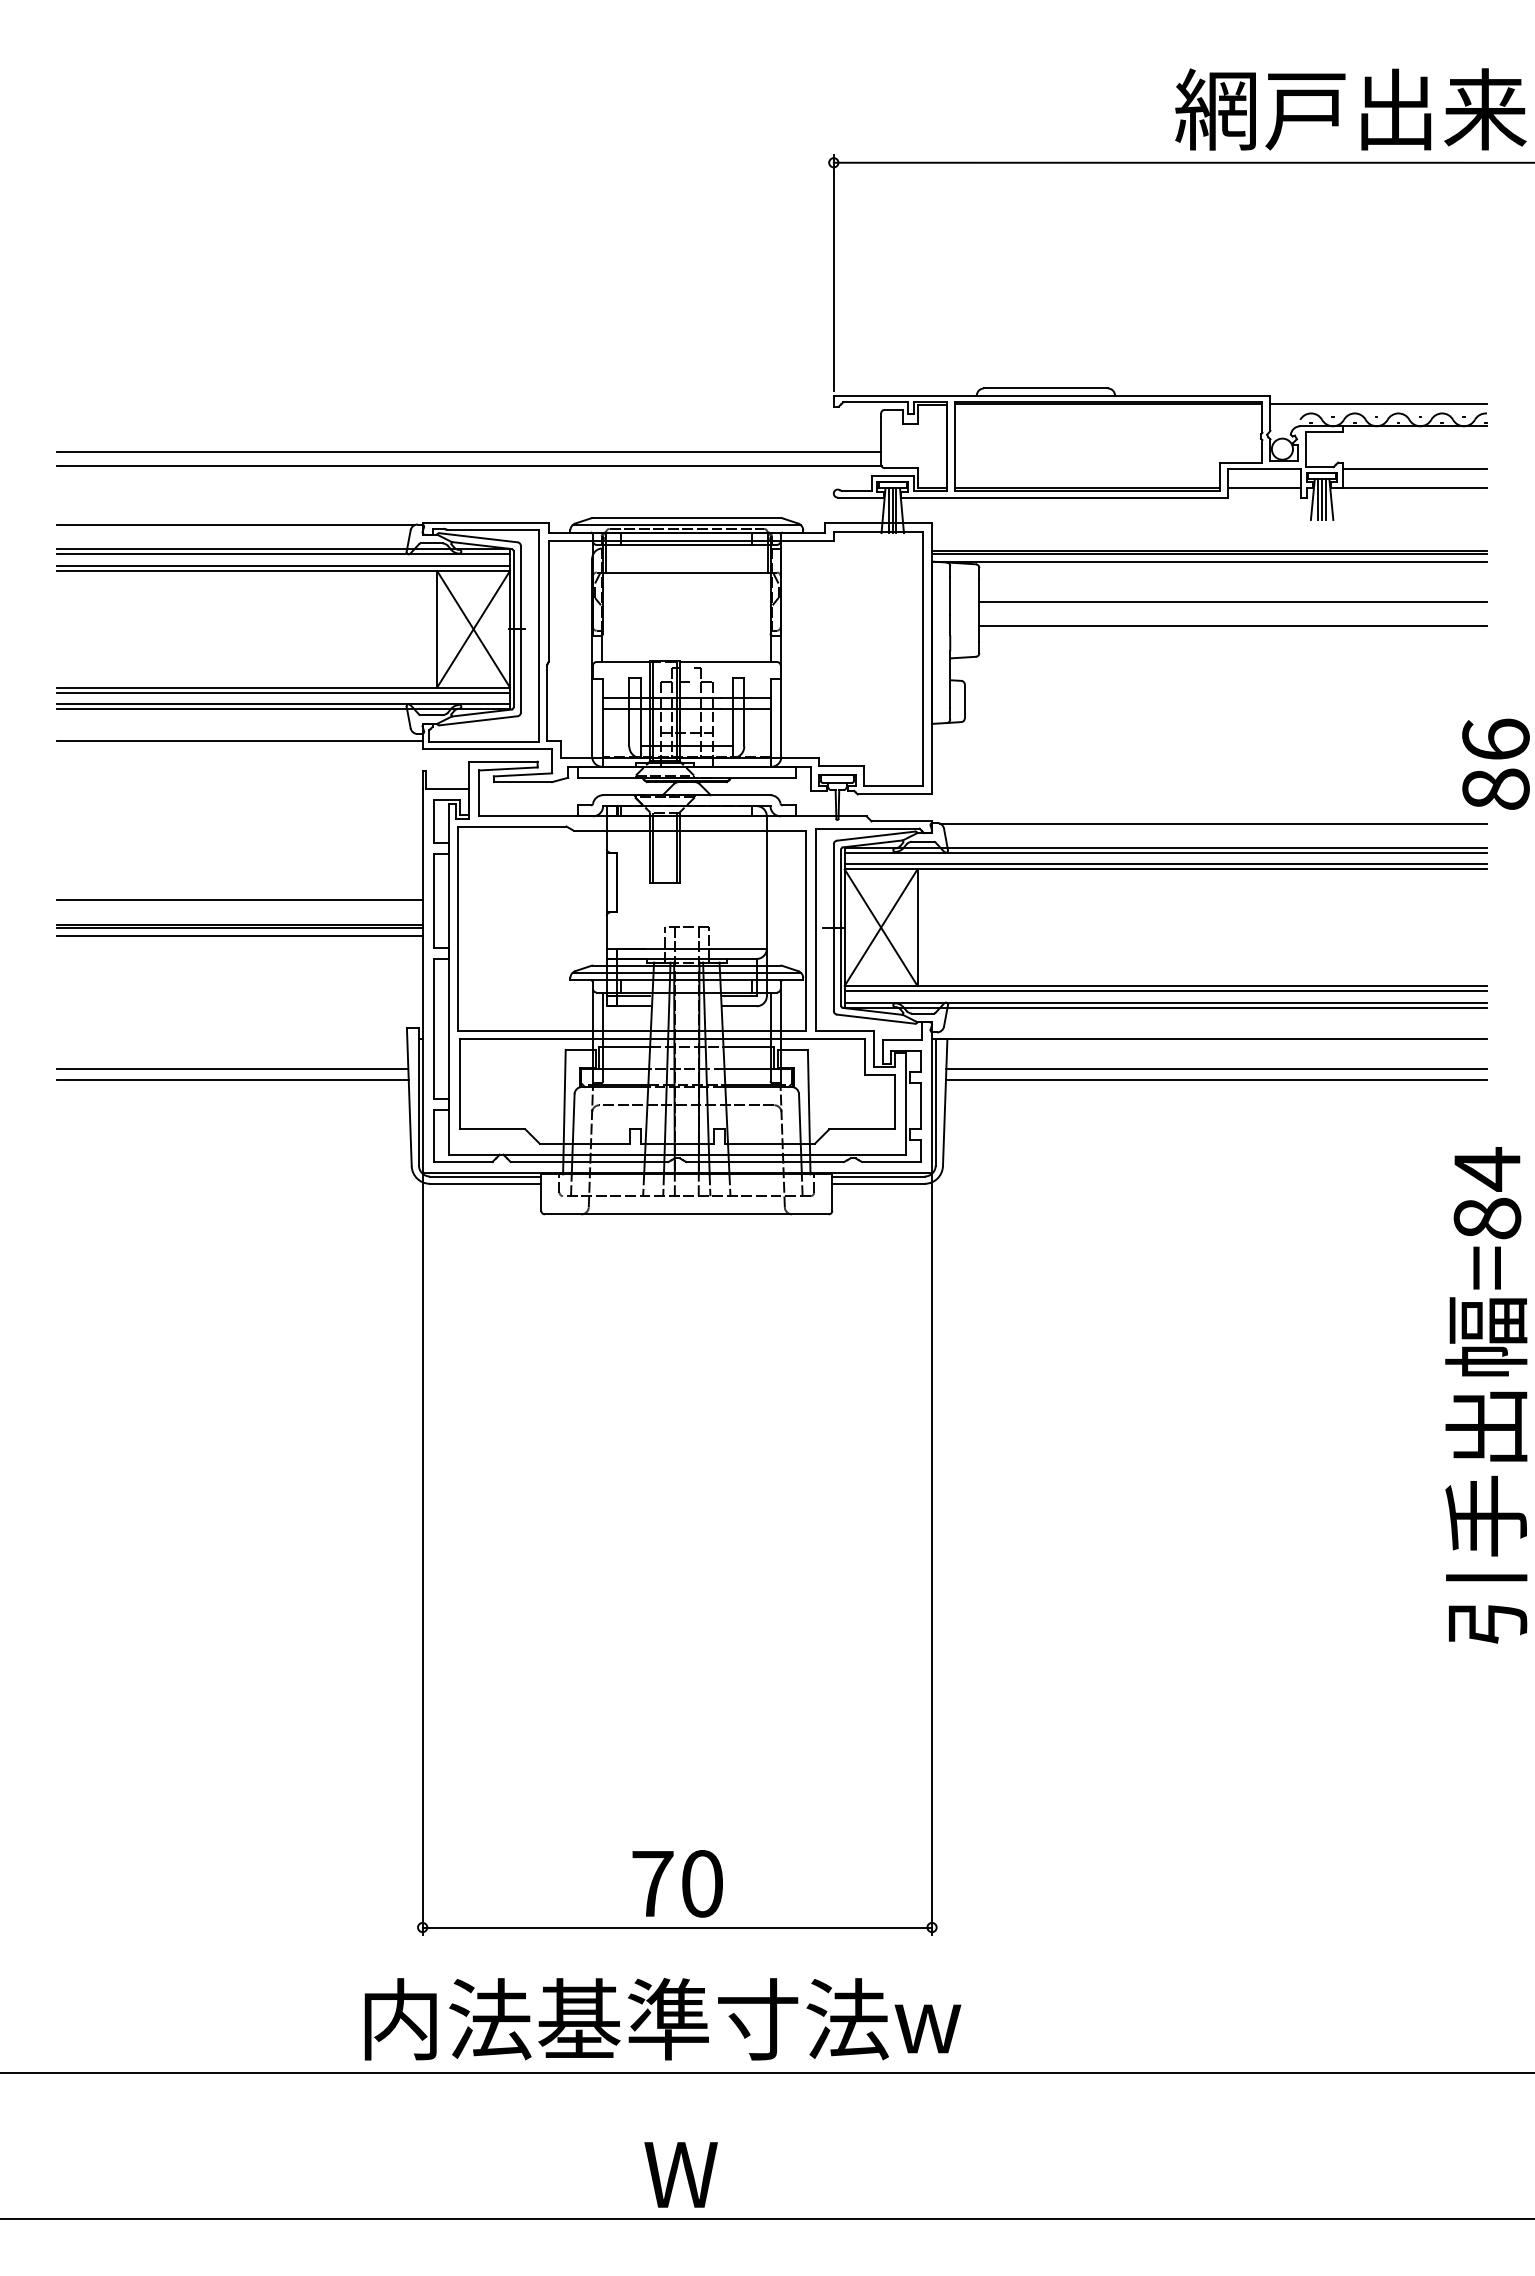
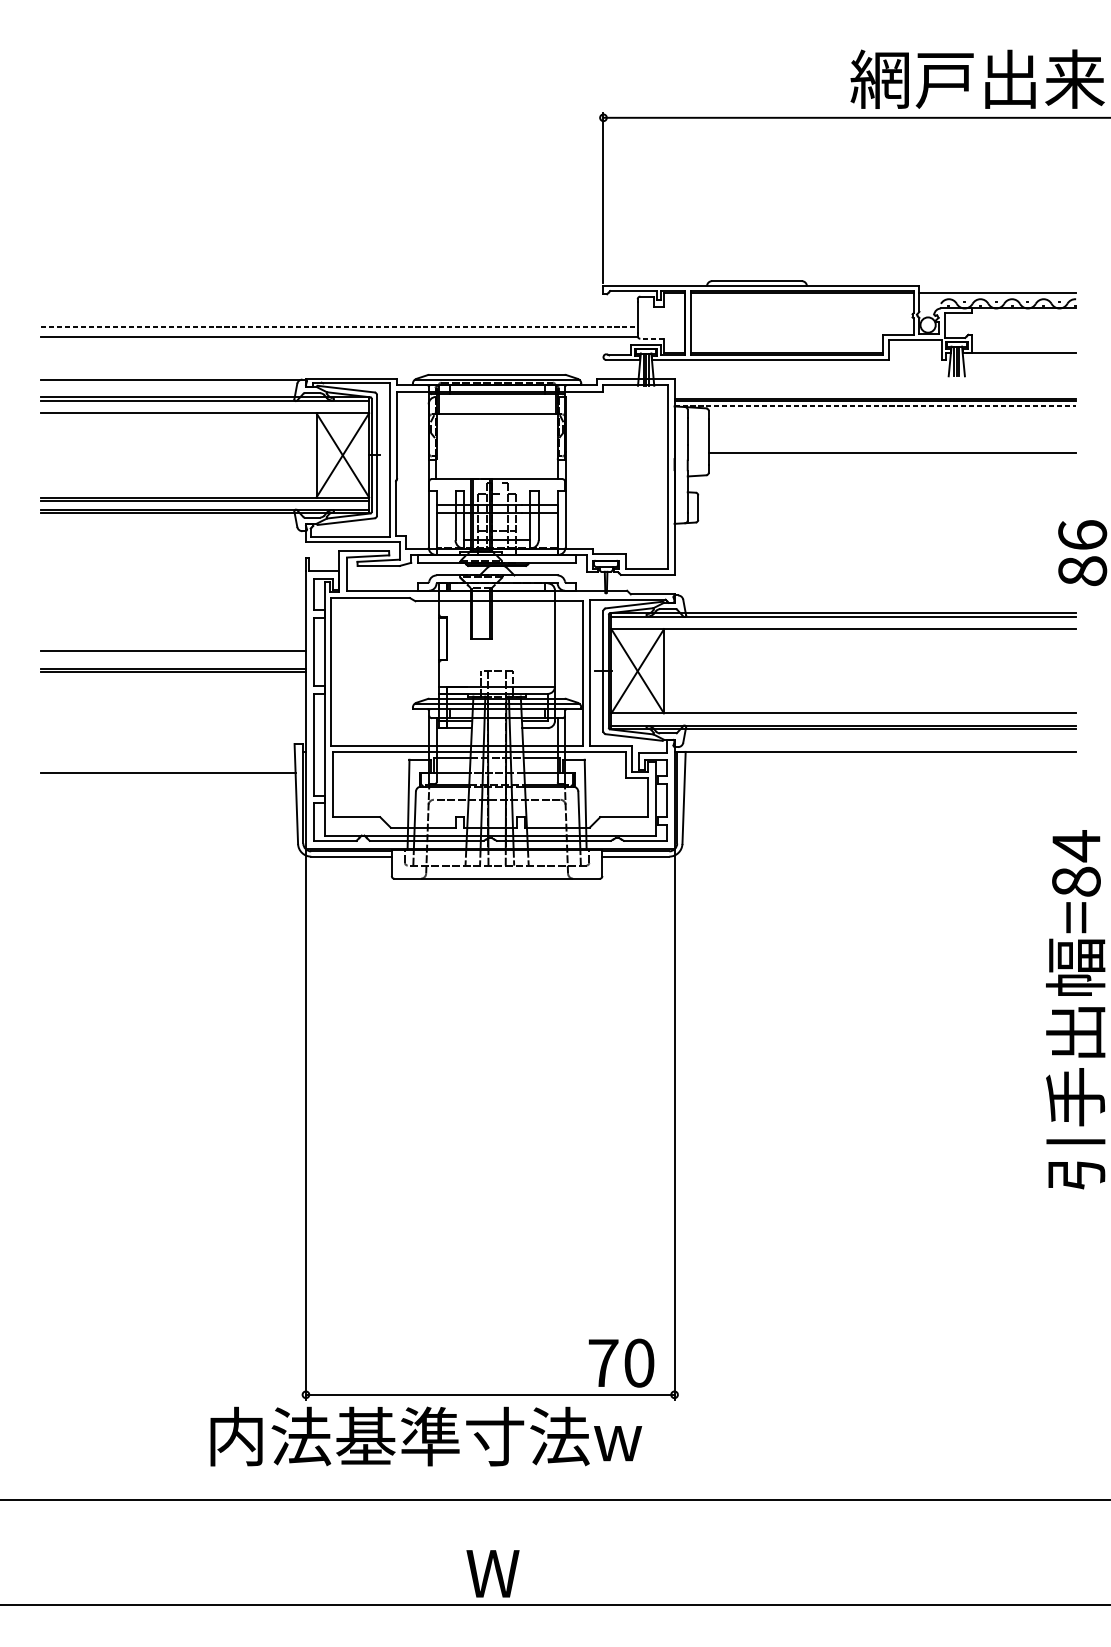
line: (469, 451) -> (339, 326), solid -> dashed
line: (900, 468) -> (651, 339), solid -> dashed
line: (1414, 469) -> (1023, 339), removed
line: (1264, 488) -> (915, 353), removed
line: (1209, 561) -> (875, 406), solid -> dashed
line: (282, 565) -> (204, 409), removed
line: (1232, 601) -> (891, 435), removed
line: (239, 740) -> (173, 535), removed
line: (1212, 823) -> (877, 595), removed
line: (1165, 864) -> (843, 625), removed
line: (239, 935) -> (173, 676), removed
line: (1165, 990) -> (843, 716), removed
line: (1216, 1068) -> (880, 773), removed
line: (232, 1079) -> (168, 781), removed
line: (1215, 1079) -> (879, 781), removed
text: (677, 1883) -> (621, 1362), moved
text: (662, 2018) -> (425, 1436), moved

